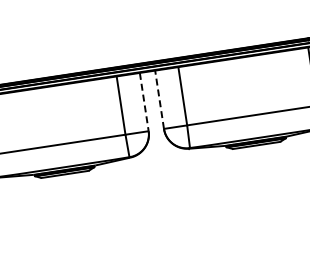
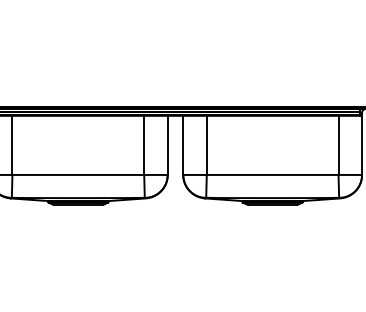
line: (159, 99) -> (183, 145), dashed -> solid
line: (144, 102) -> (167, 145), dashed -> solid

